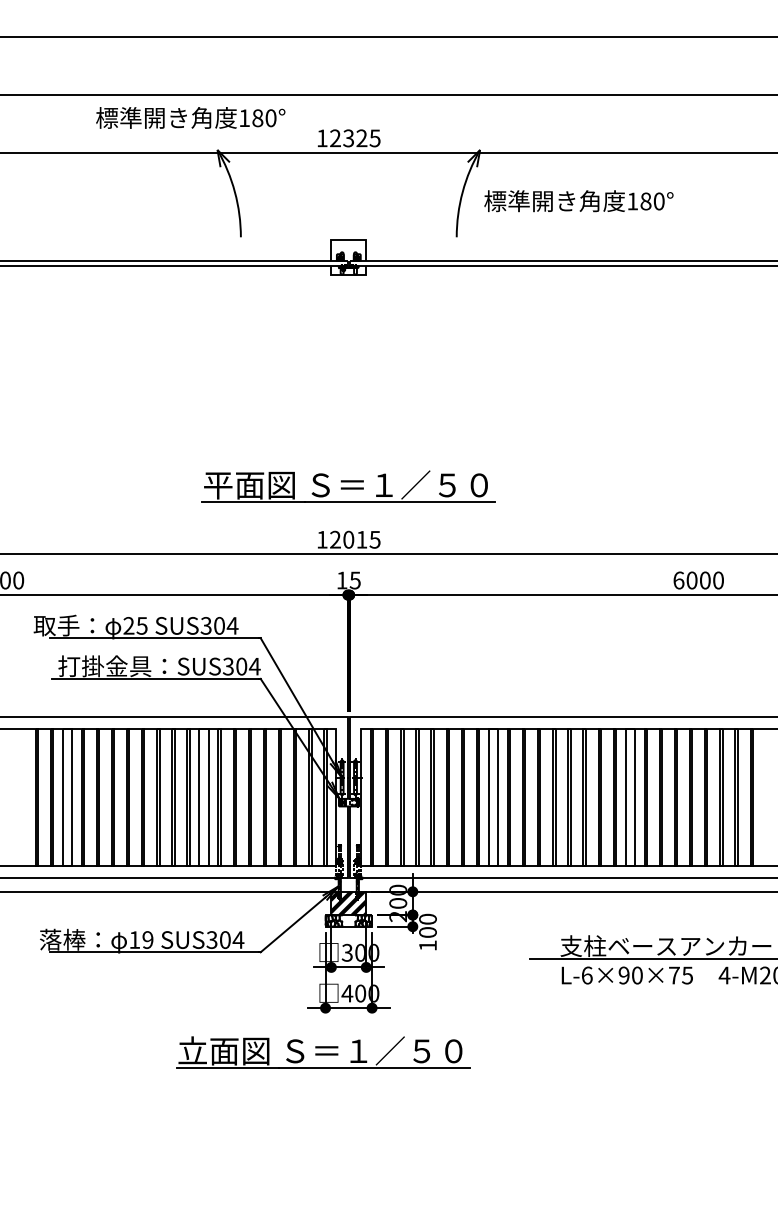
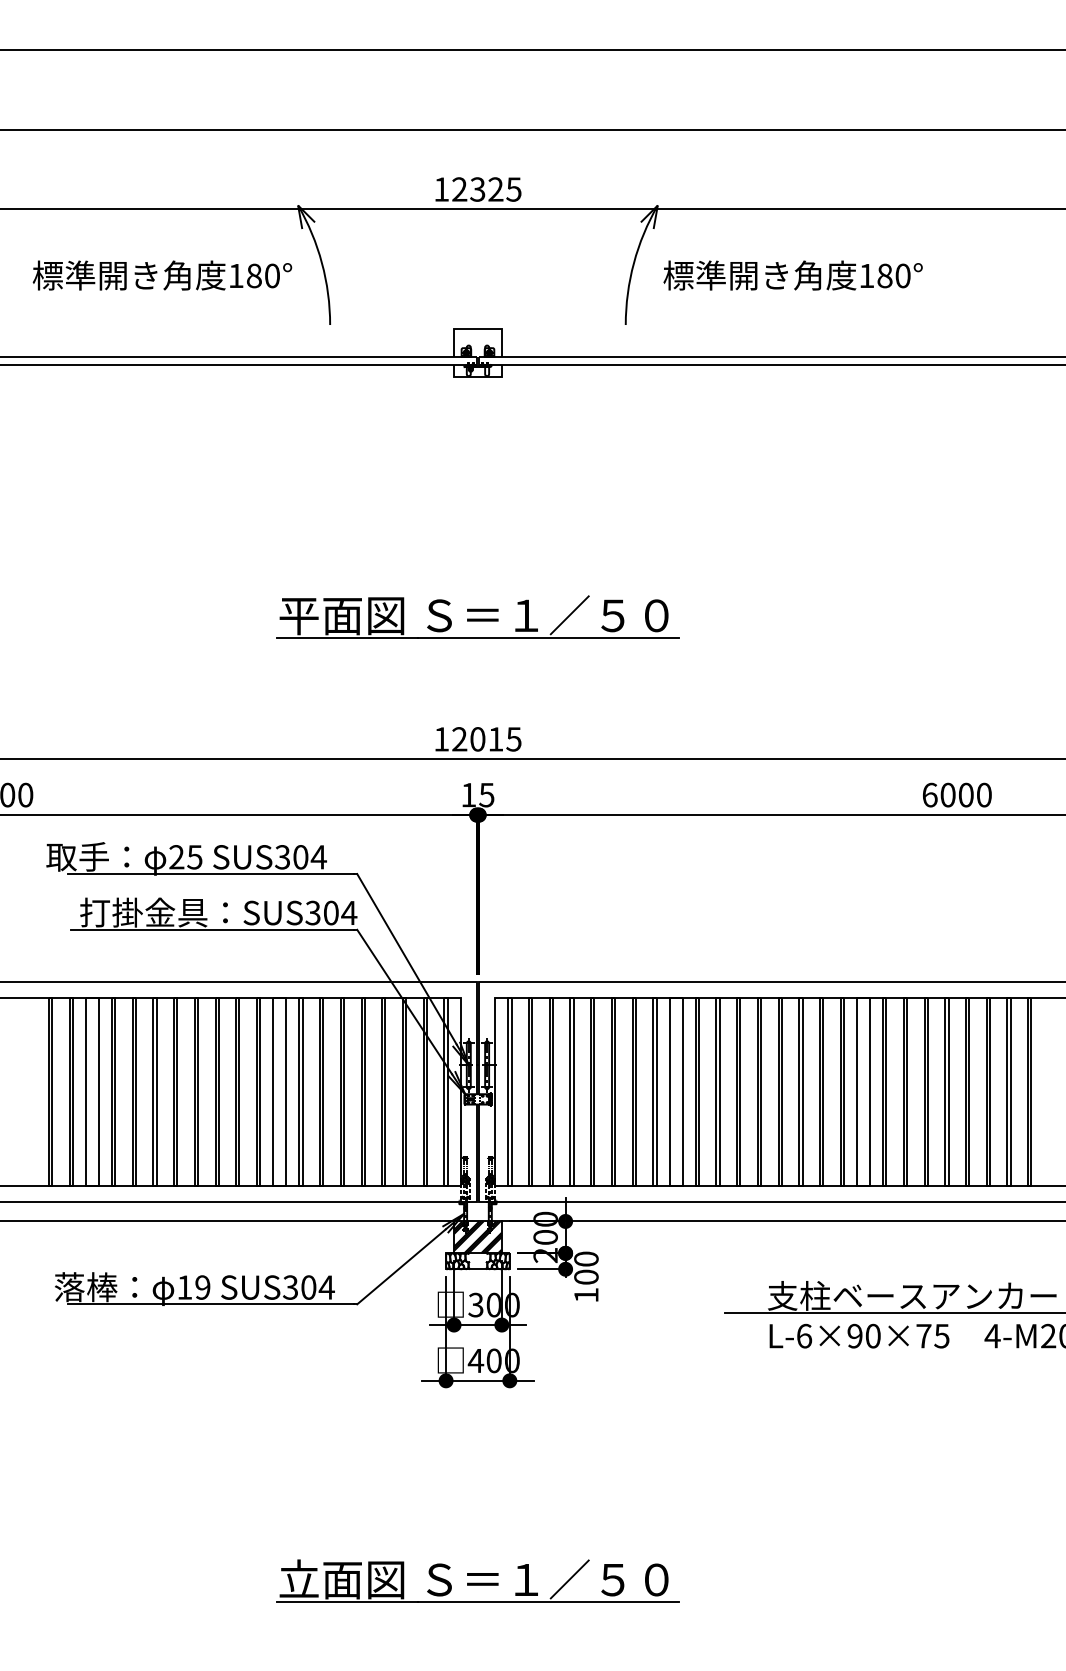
text: (190, 117) -> (162, 275), moved
part: (348, 485) -> (477, 616), moved
part: (322, 1051) -> (477, 1580), moved

